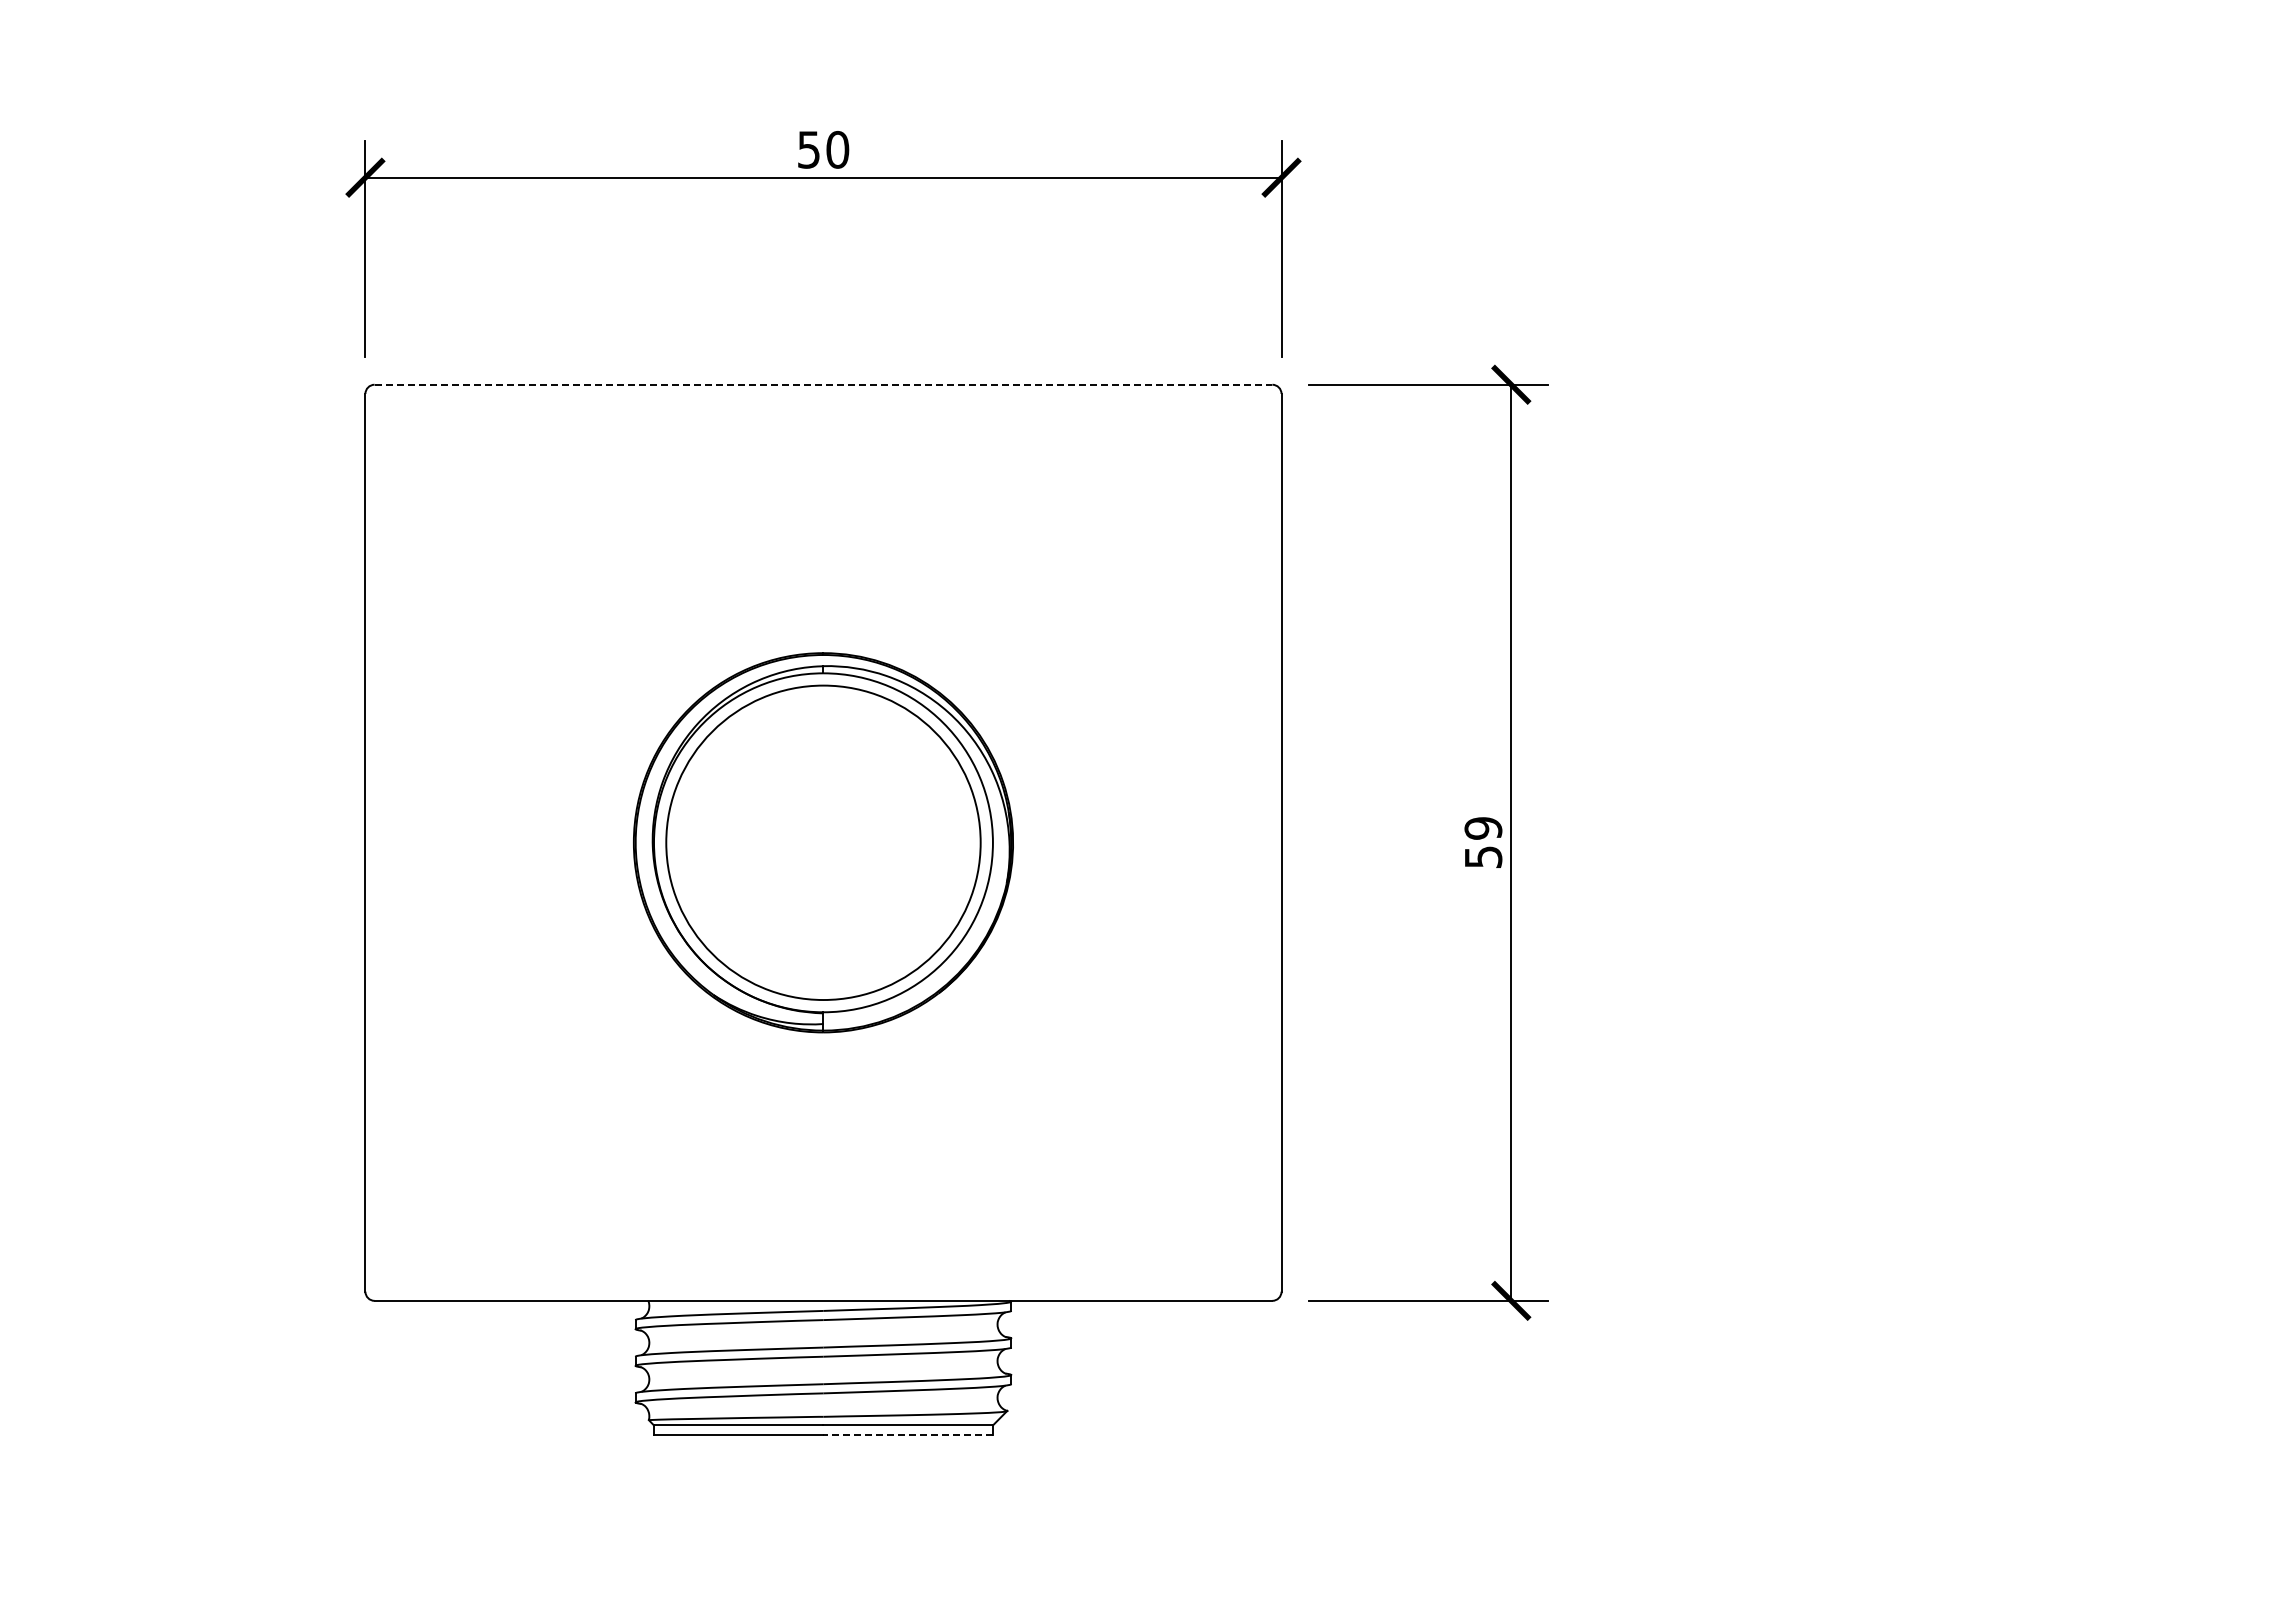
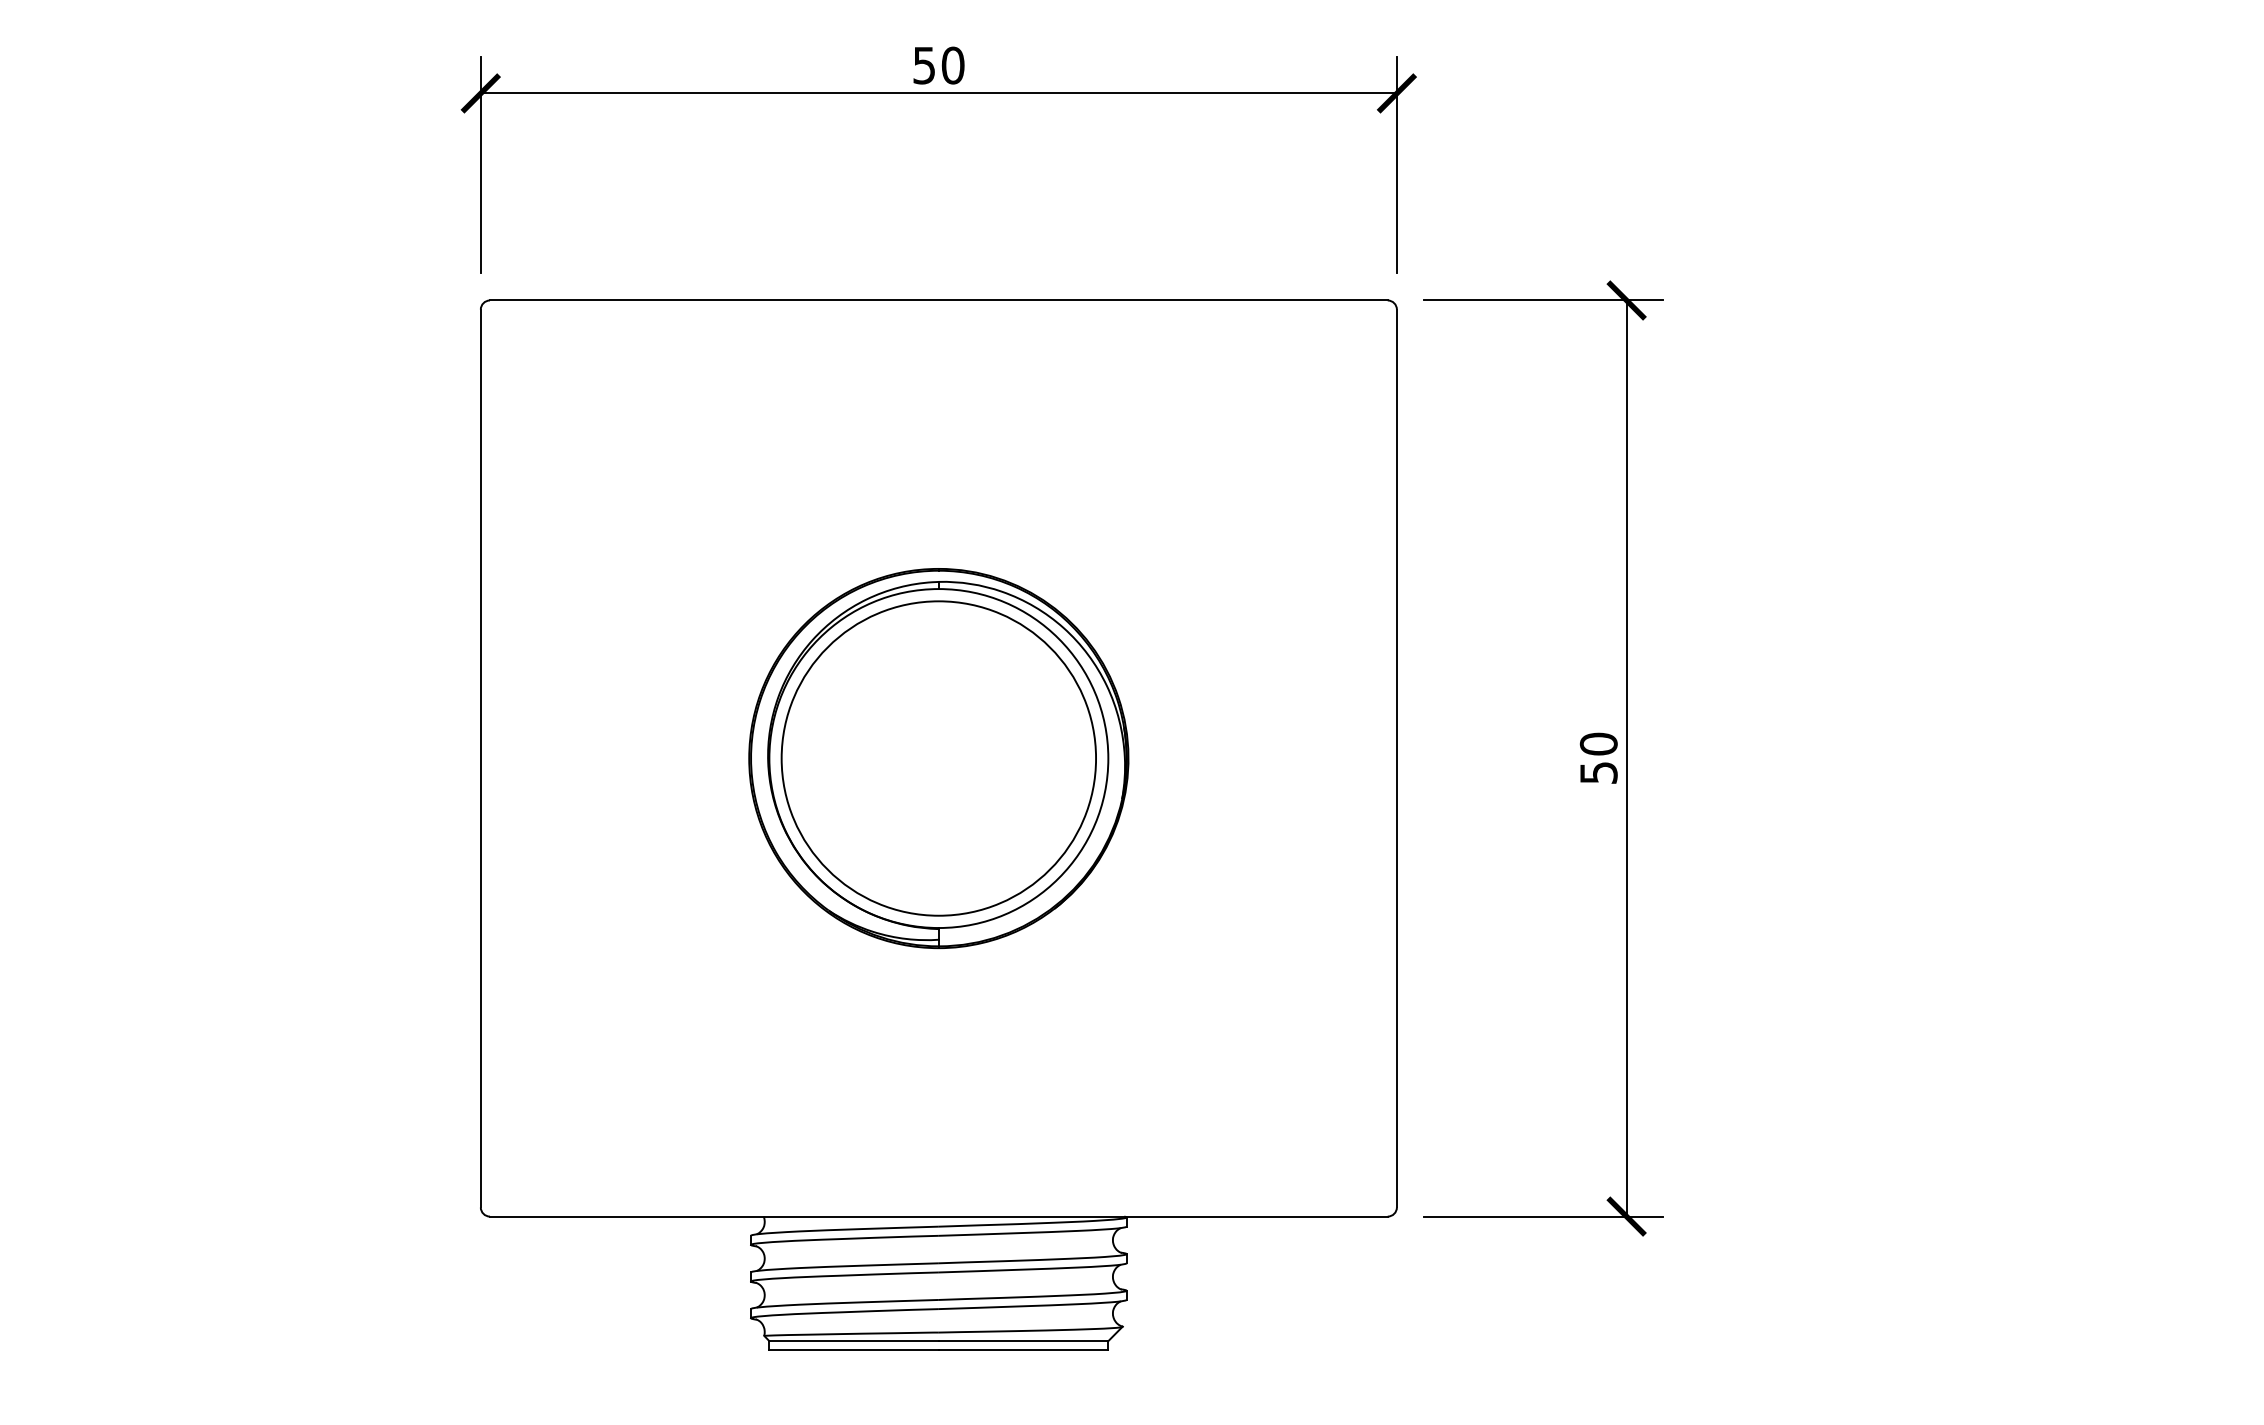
line: (823, 384) -> (938, 300), dashed -> solid
text: (1483, 828) -> (1598, 744), 59 -> 50
line: (908, 1434) -> (1023, 1350), dashed -> solid

